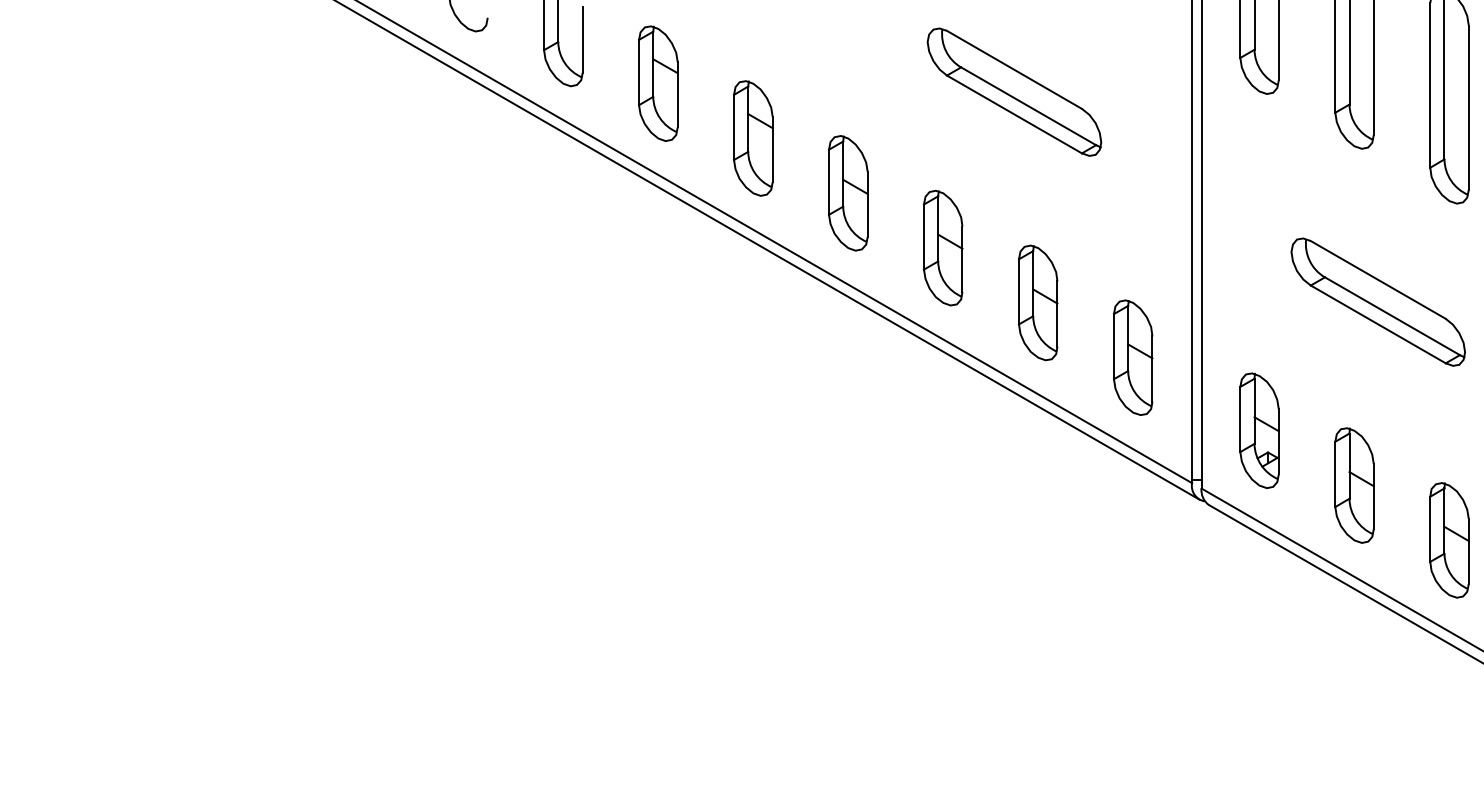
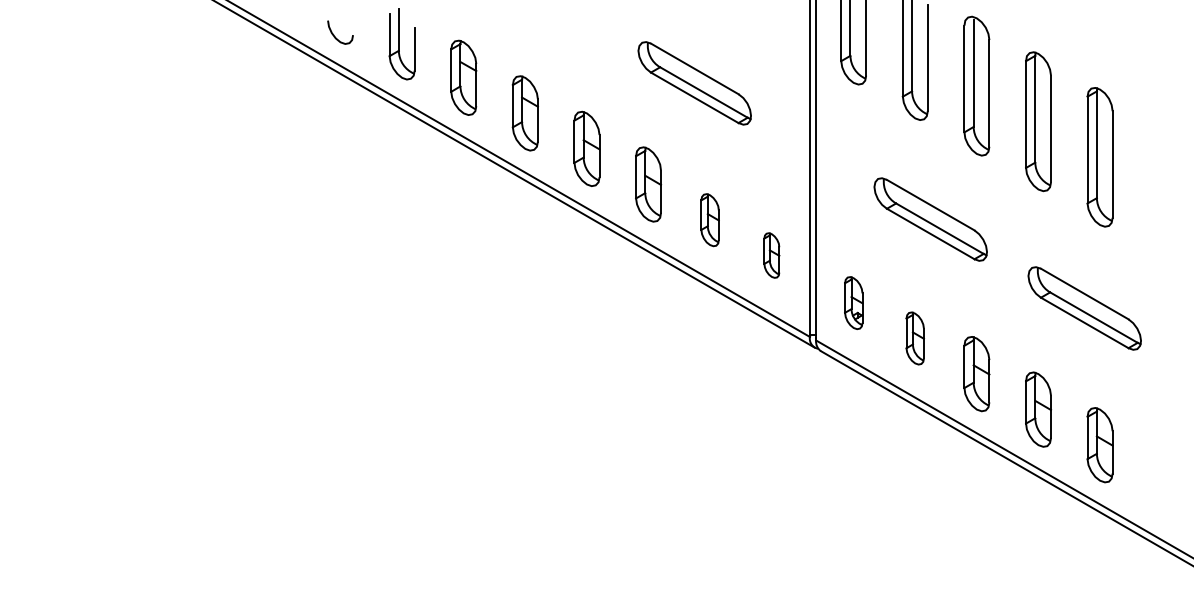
part: (1037, 303) -> (709, 220), size x0.7
part: (1132, 357) -> (771, 255), size x0.6
part: (1259, 431) -> (853, 303), size x0.7
part: (1353, 485) -> (914, 338), size x0.7

